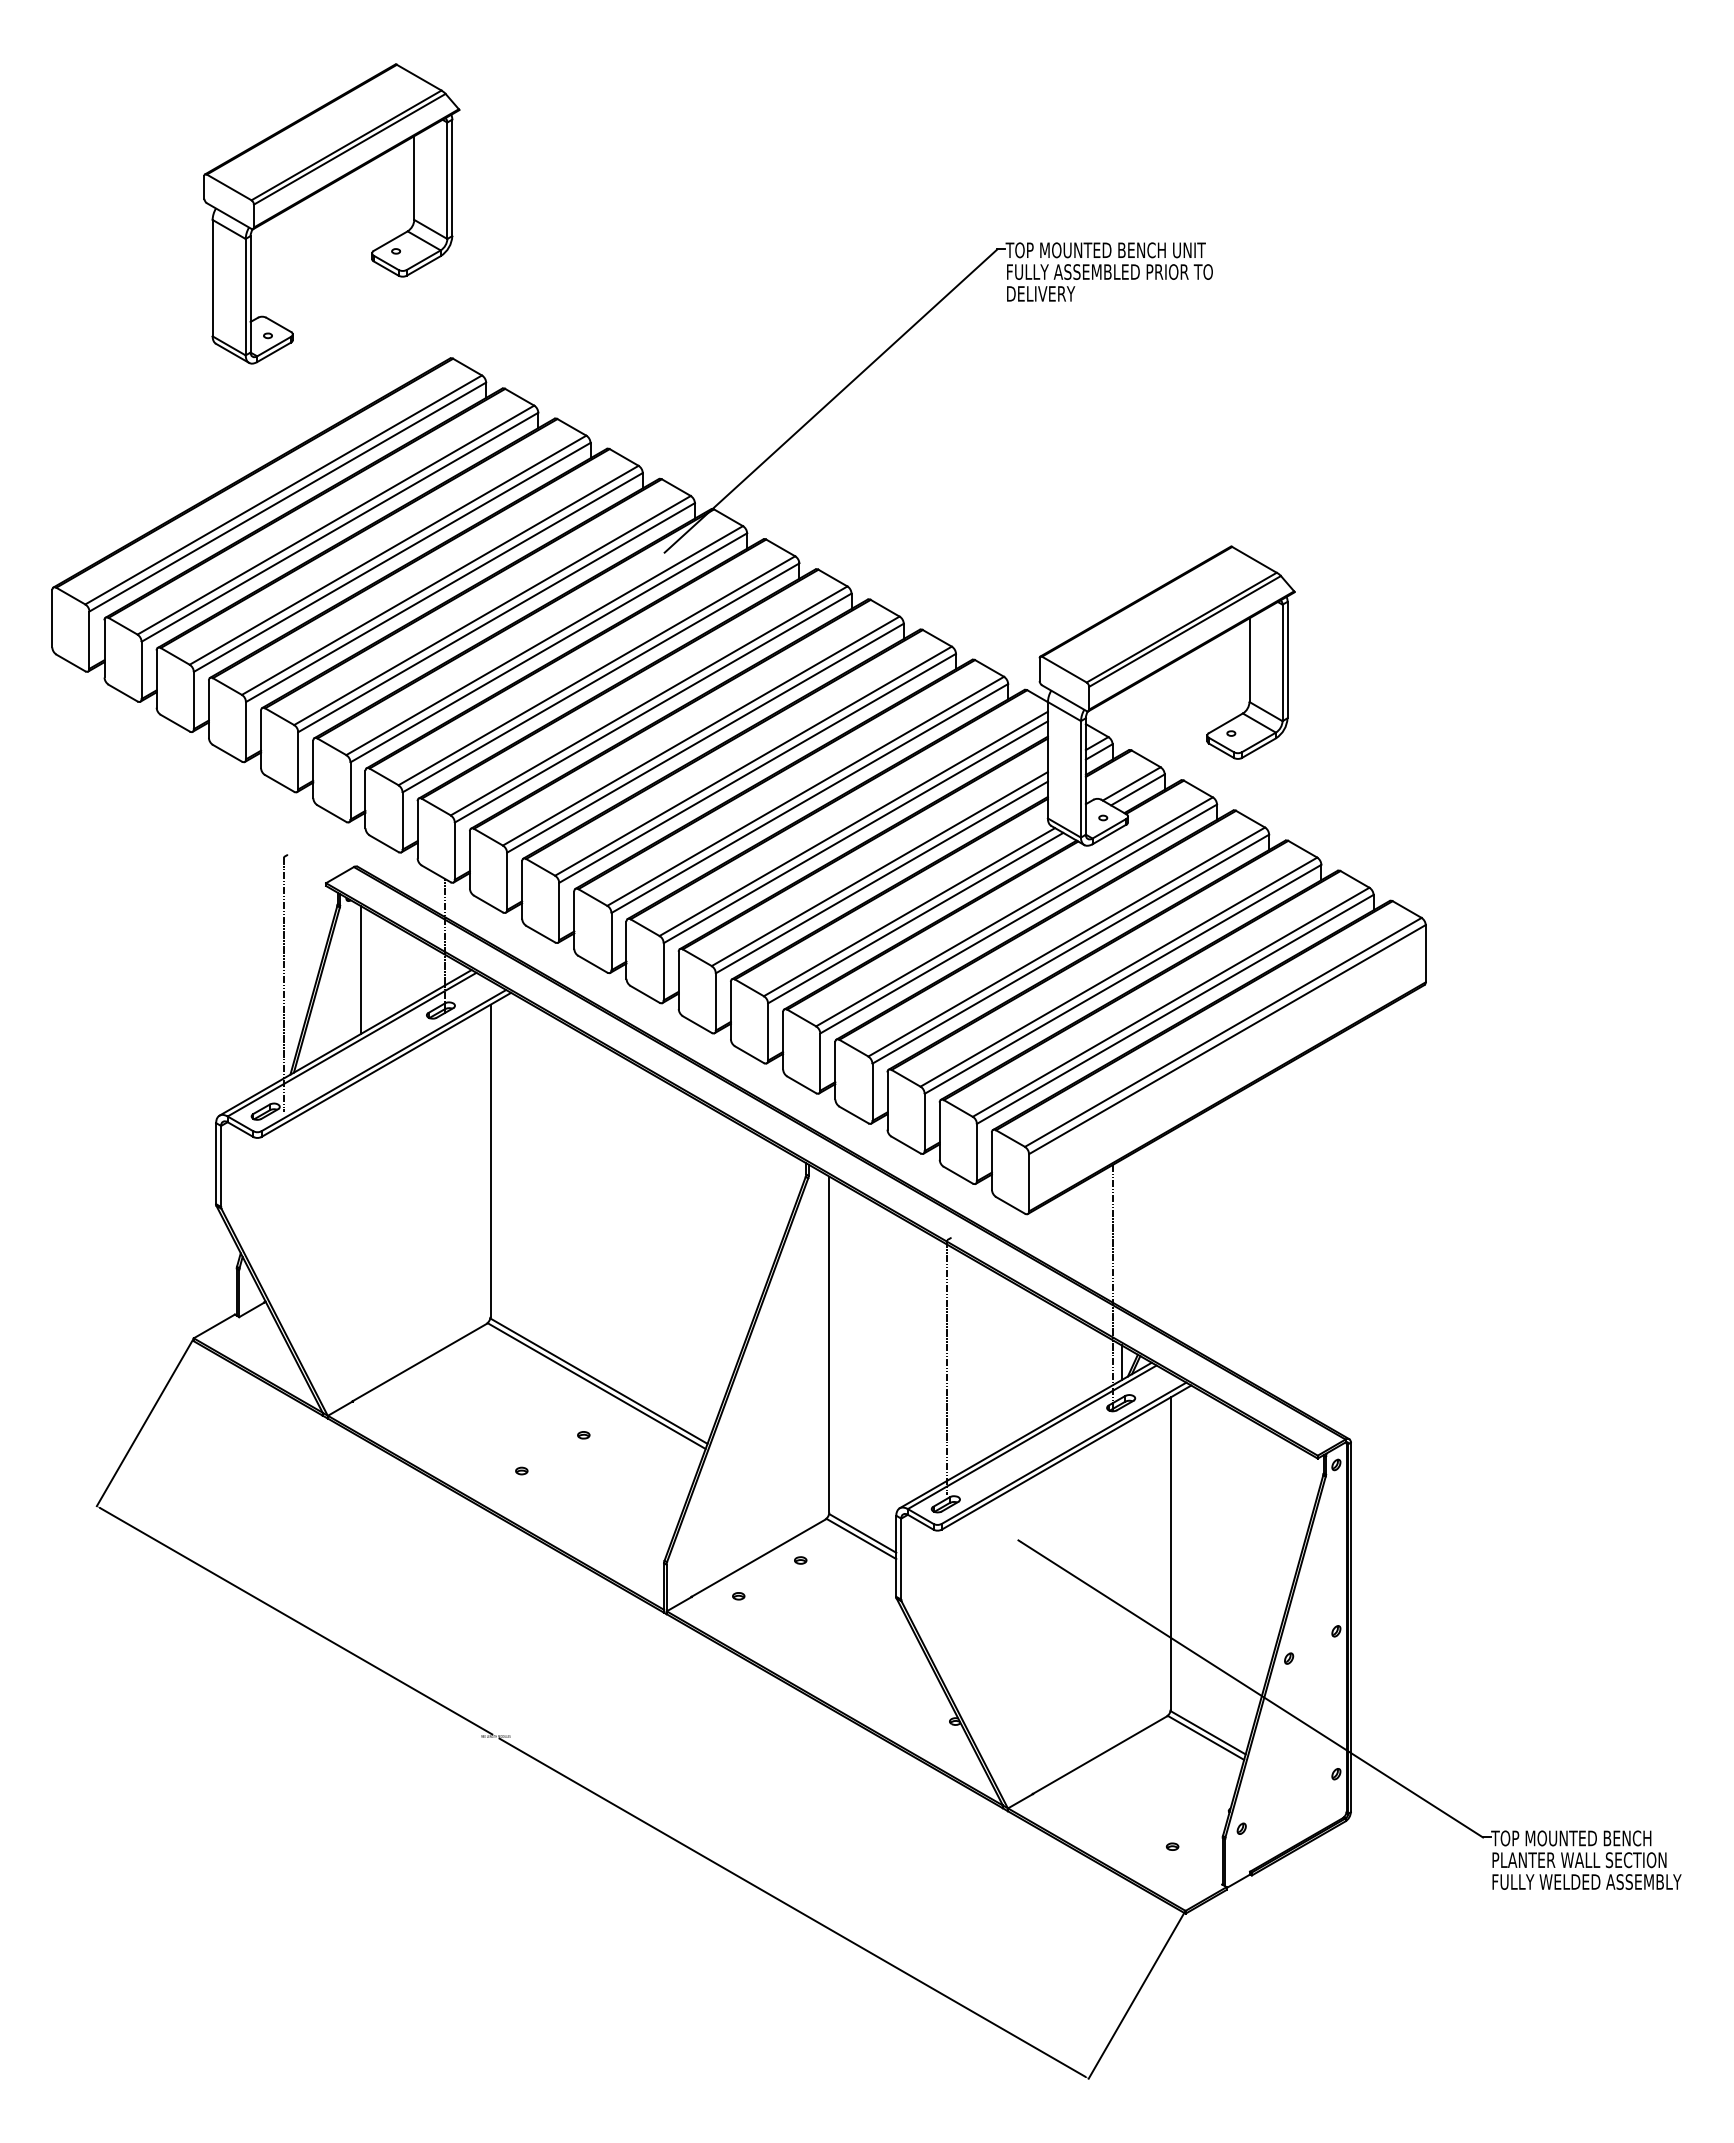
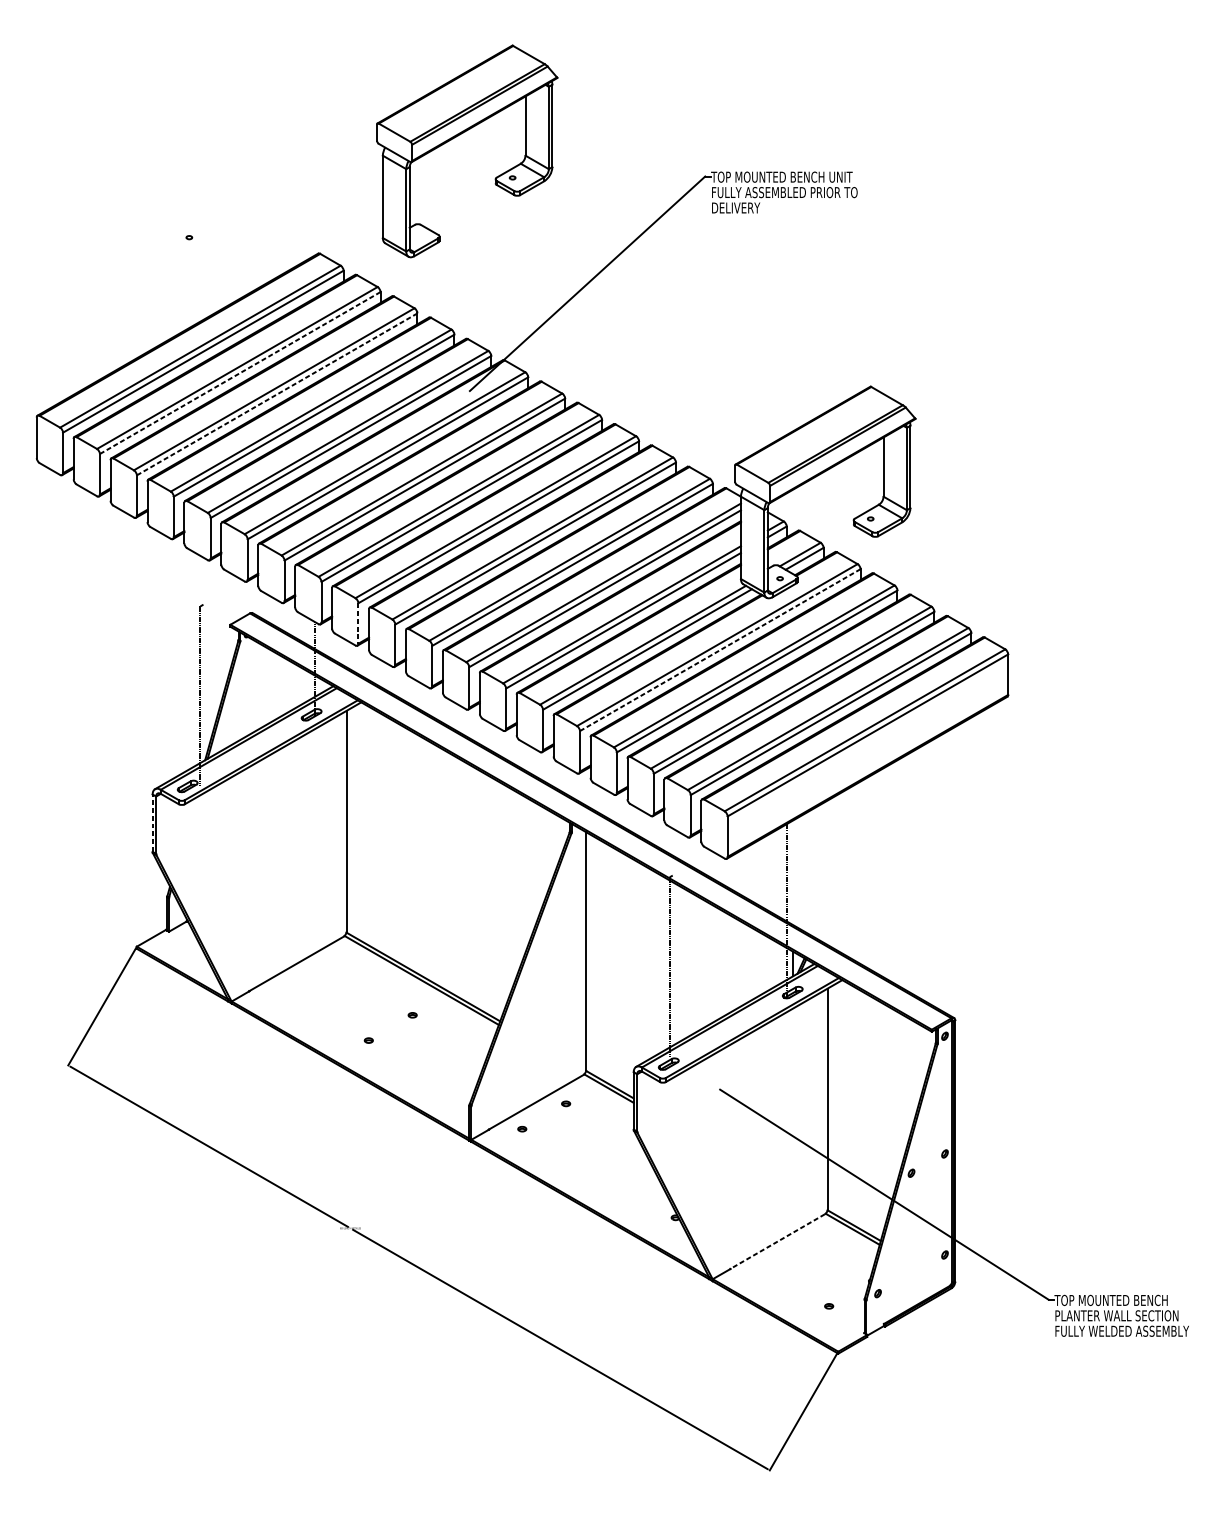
part: (317, 193) -> (457, 136), moved
line: (339, 527) -> (239, 373), solid -> dashed
line: (391, 557) -> (276, 394), solid -> dashed
line: (507, 881) -> (358, 623), solid -> dashed
line: (1018, 919) -> (720, 650), solid -> dashed
line: (360, 970) -> (254, 686), removed
line: (216, 1163) -> (152, 823), solid -> dashed
line: (1099, 1755) -> (777, 1241), solid -> dashed

